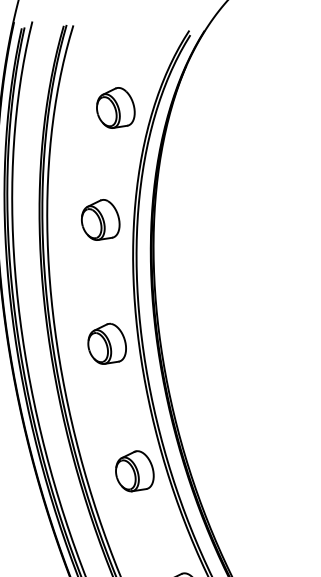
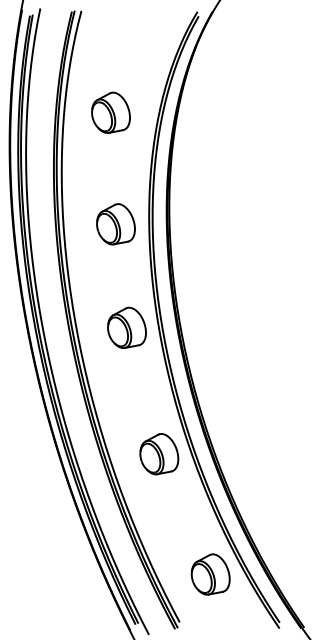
part: (115, 107) -> (110, 112), moved
part: (100, 220) -> (115, 224), moved

